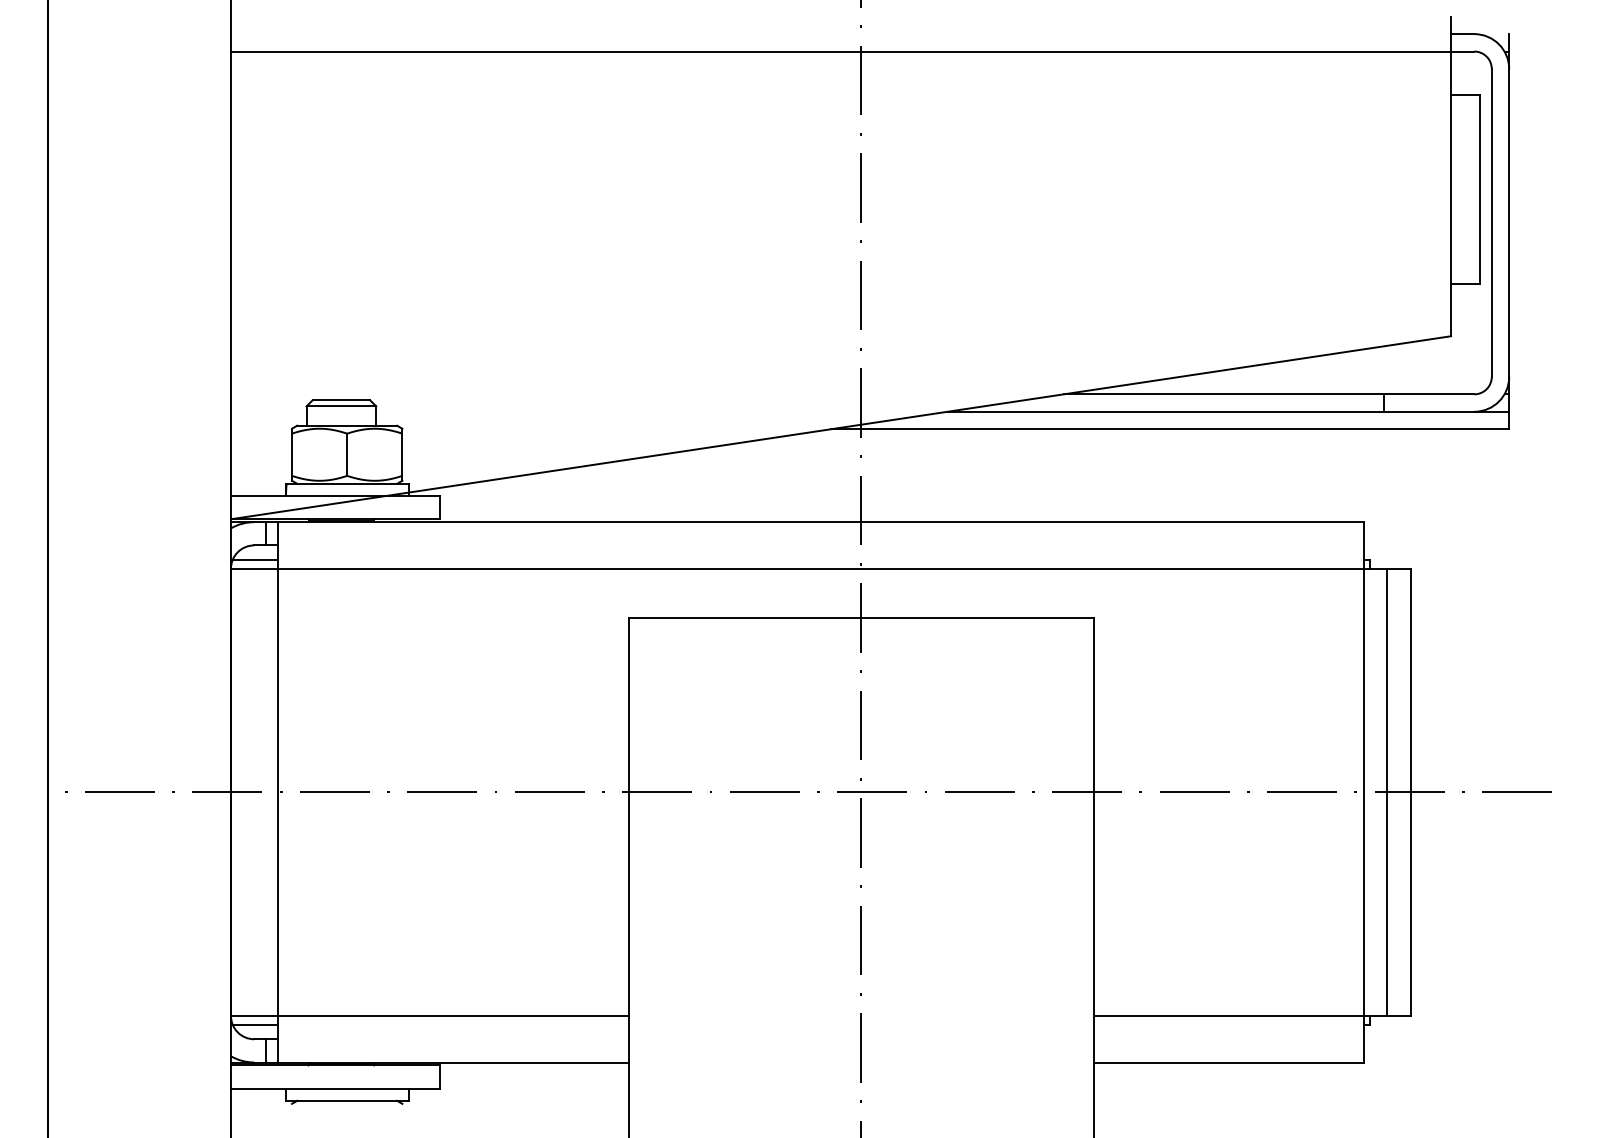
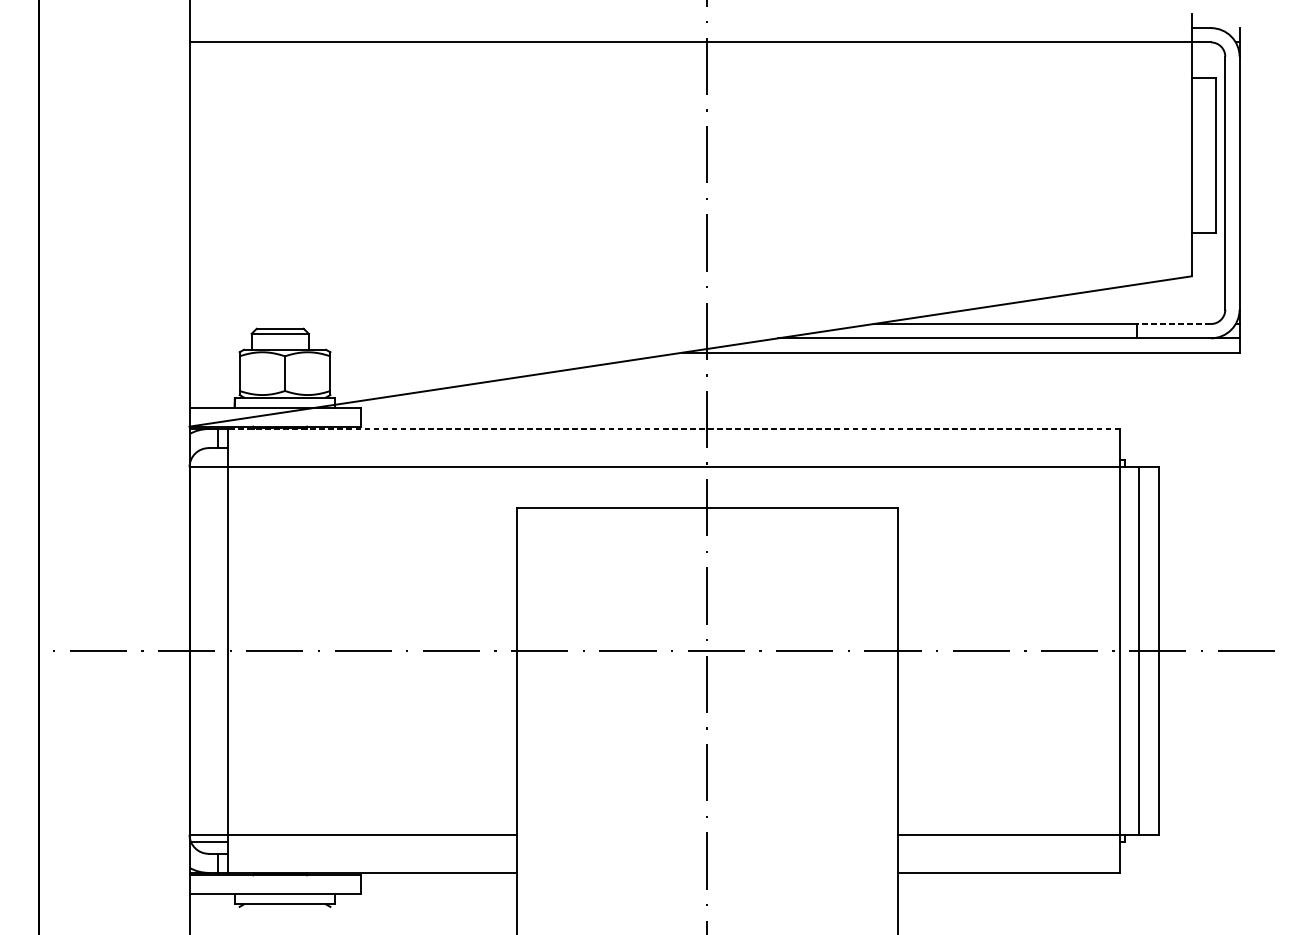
line: (1428, 394) -> (1173, 324), solid -> dashed
line: (820, 522) -> (673, 429), solid -> dashed
line: (254, 559) -> (208, 459), removed

